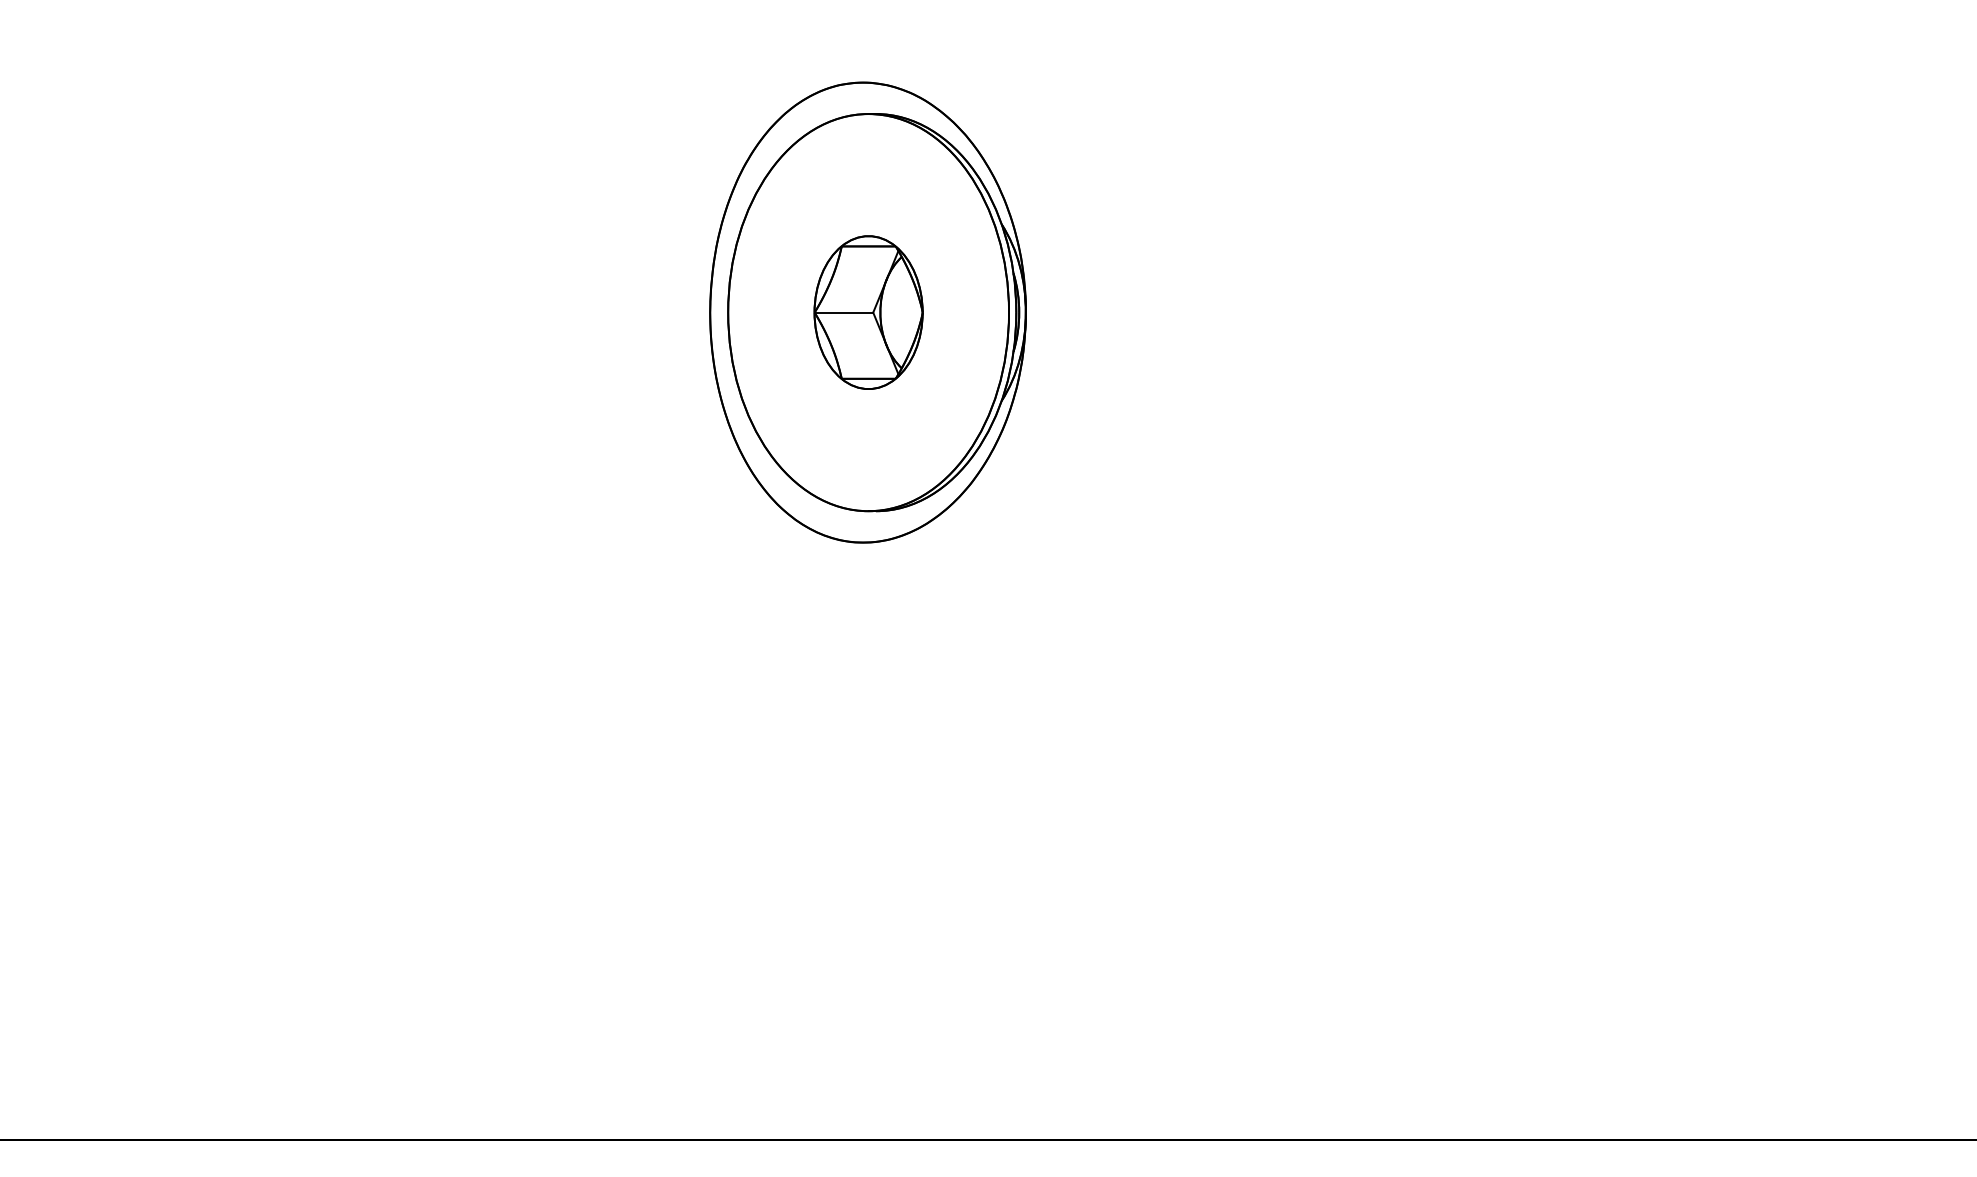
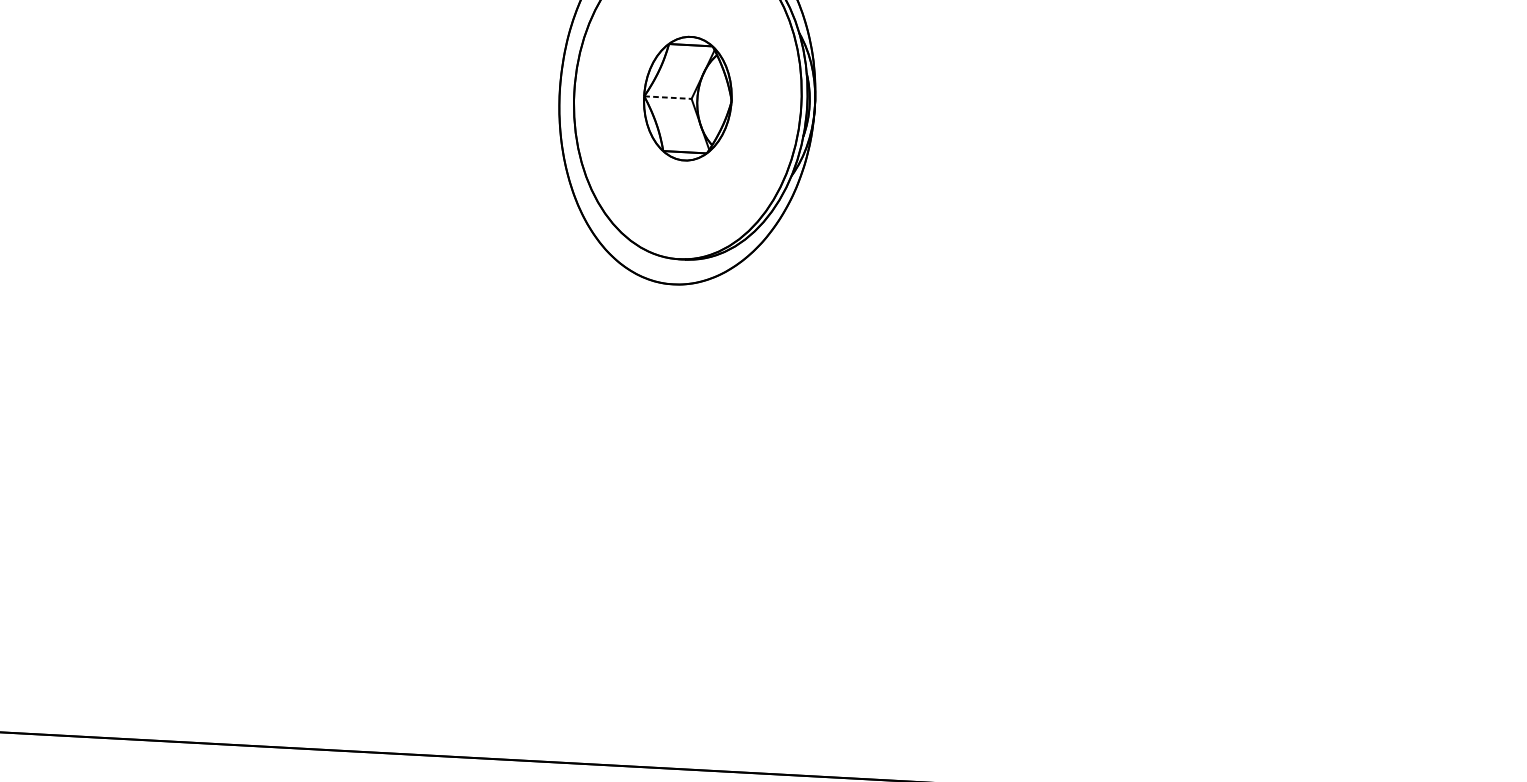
line: (844, 312) -> (668, 97), solid -> dashed

